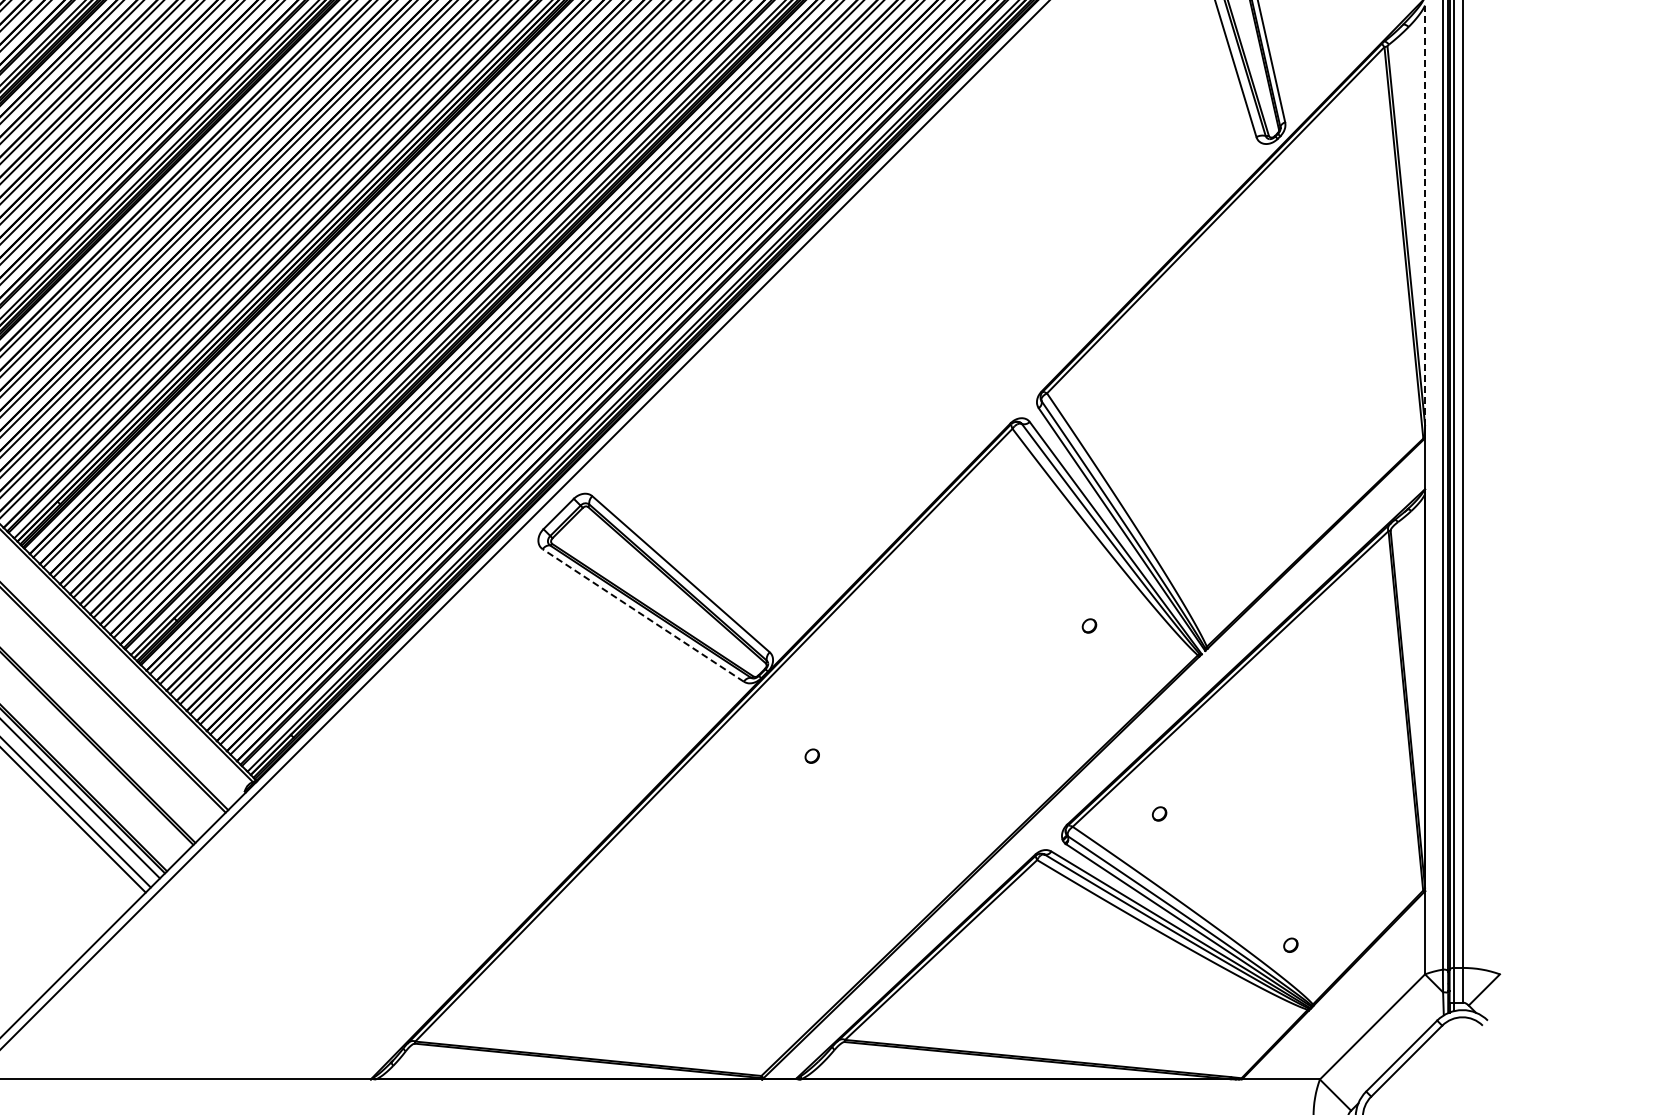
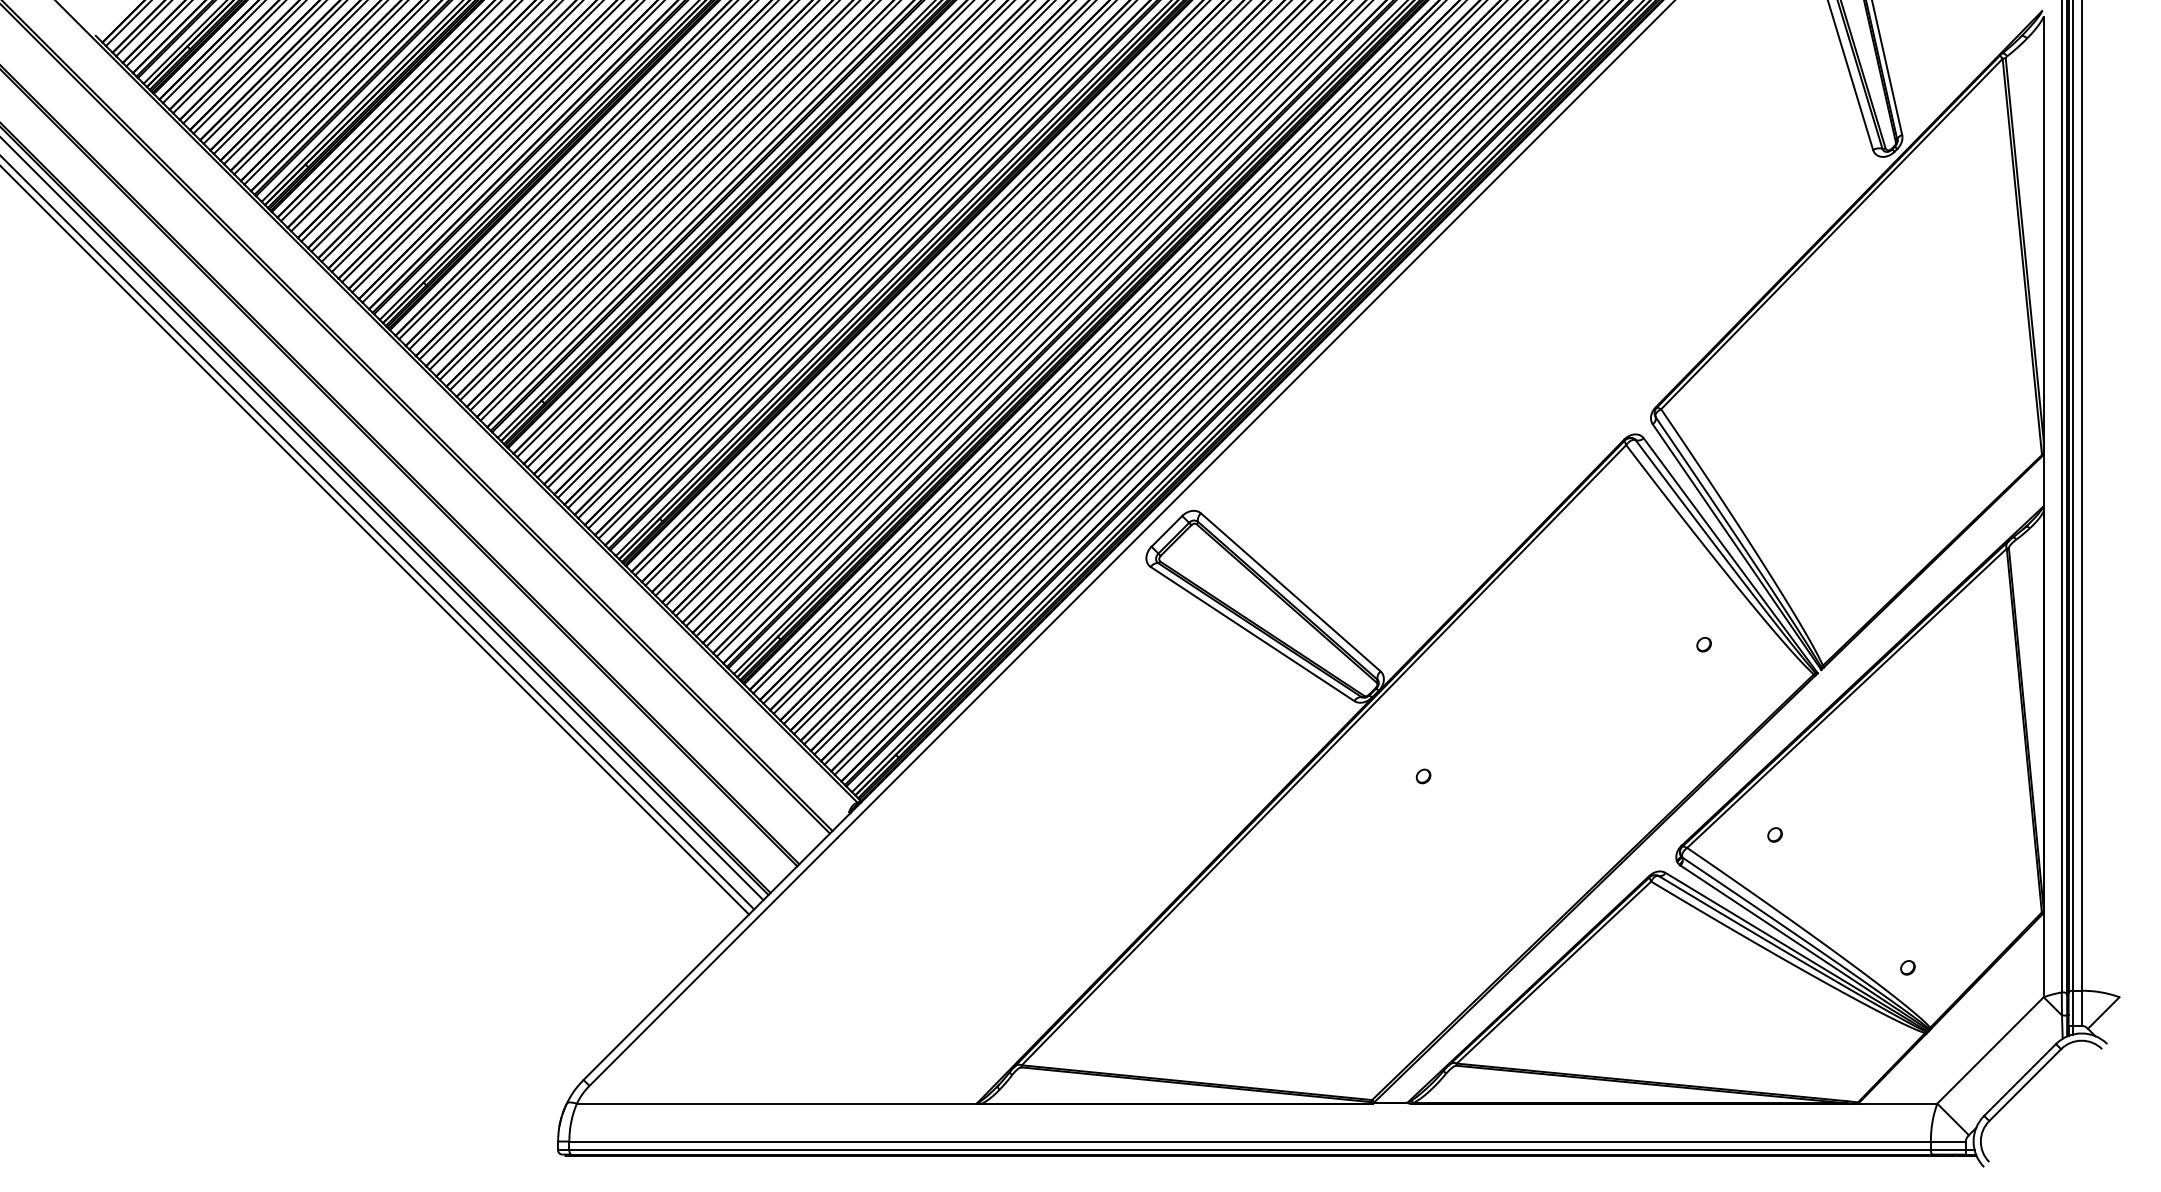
line: (1424, 215) -> (2043, 229), dashed -> solid
line: (643, 615) -> (1252, 634), dashed -> solid

